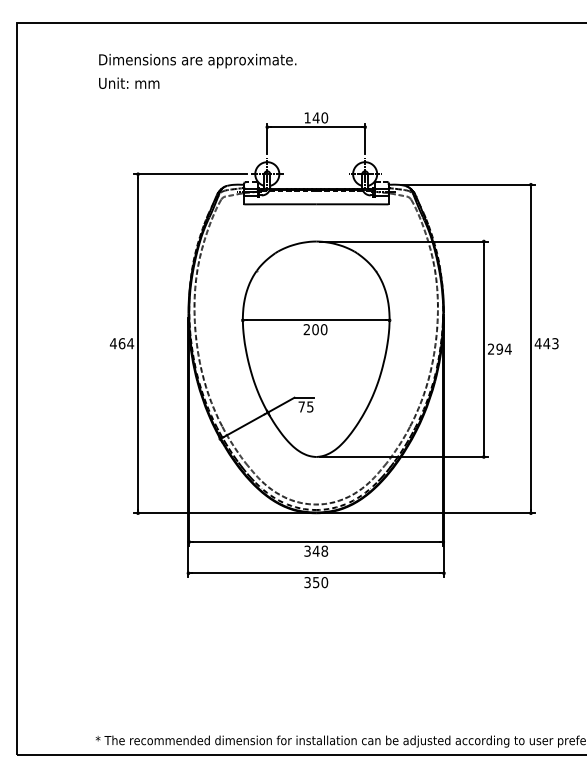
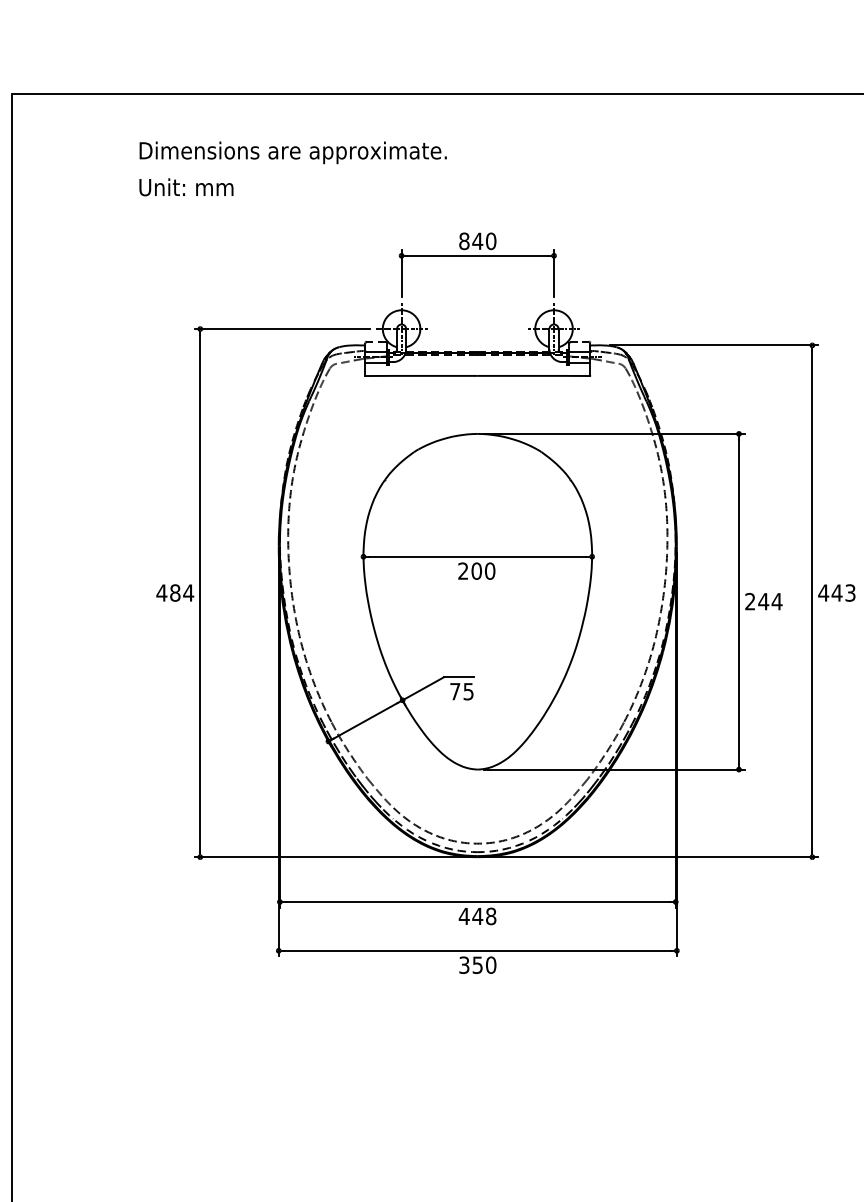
text: (307, 117) -> (464, 240), 140 -> 840
text: (121, 343) -> (174, 592), 464 -> 484
text: (499, 348) -> (763, 600), 294 -> 244
text: (307, 550) -> (464, 915), 348 -> 448

